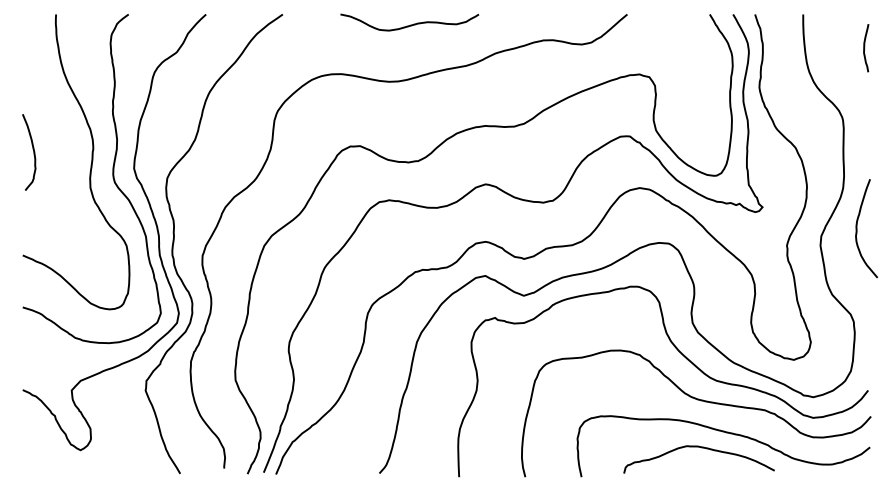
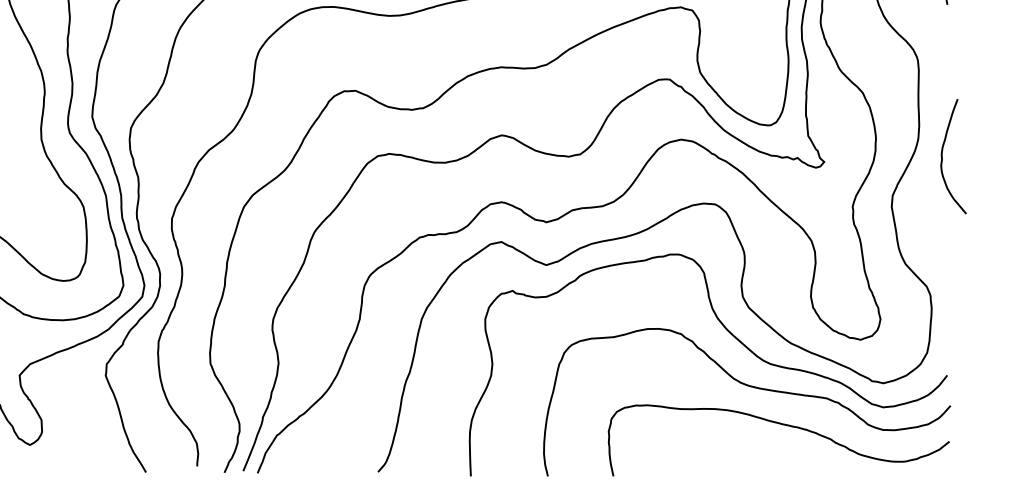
curve: (857, 228) -> (942, 156), moved
curve: (701, 448) -> (753, 442), removed

